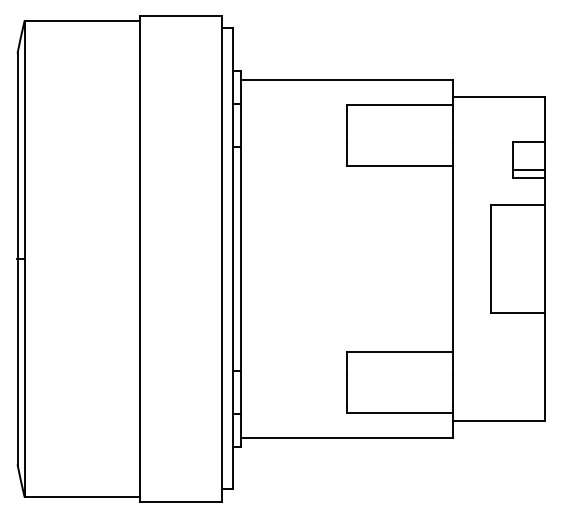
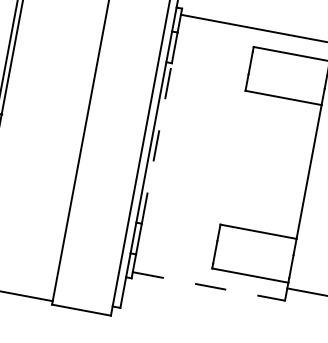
line: (240, 259) -> (156, 143), solid -> dashed
line: (347, 438) -> (209, 286), solid -> dashed

